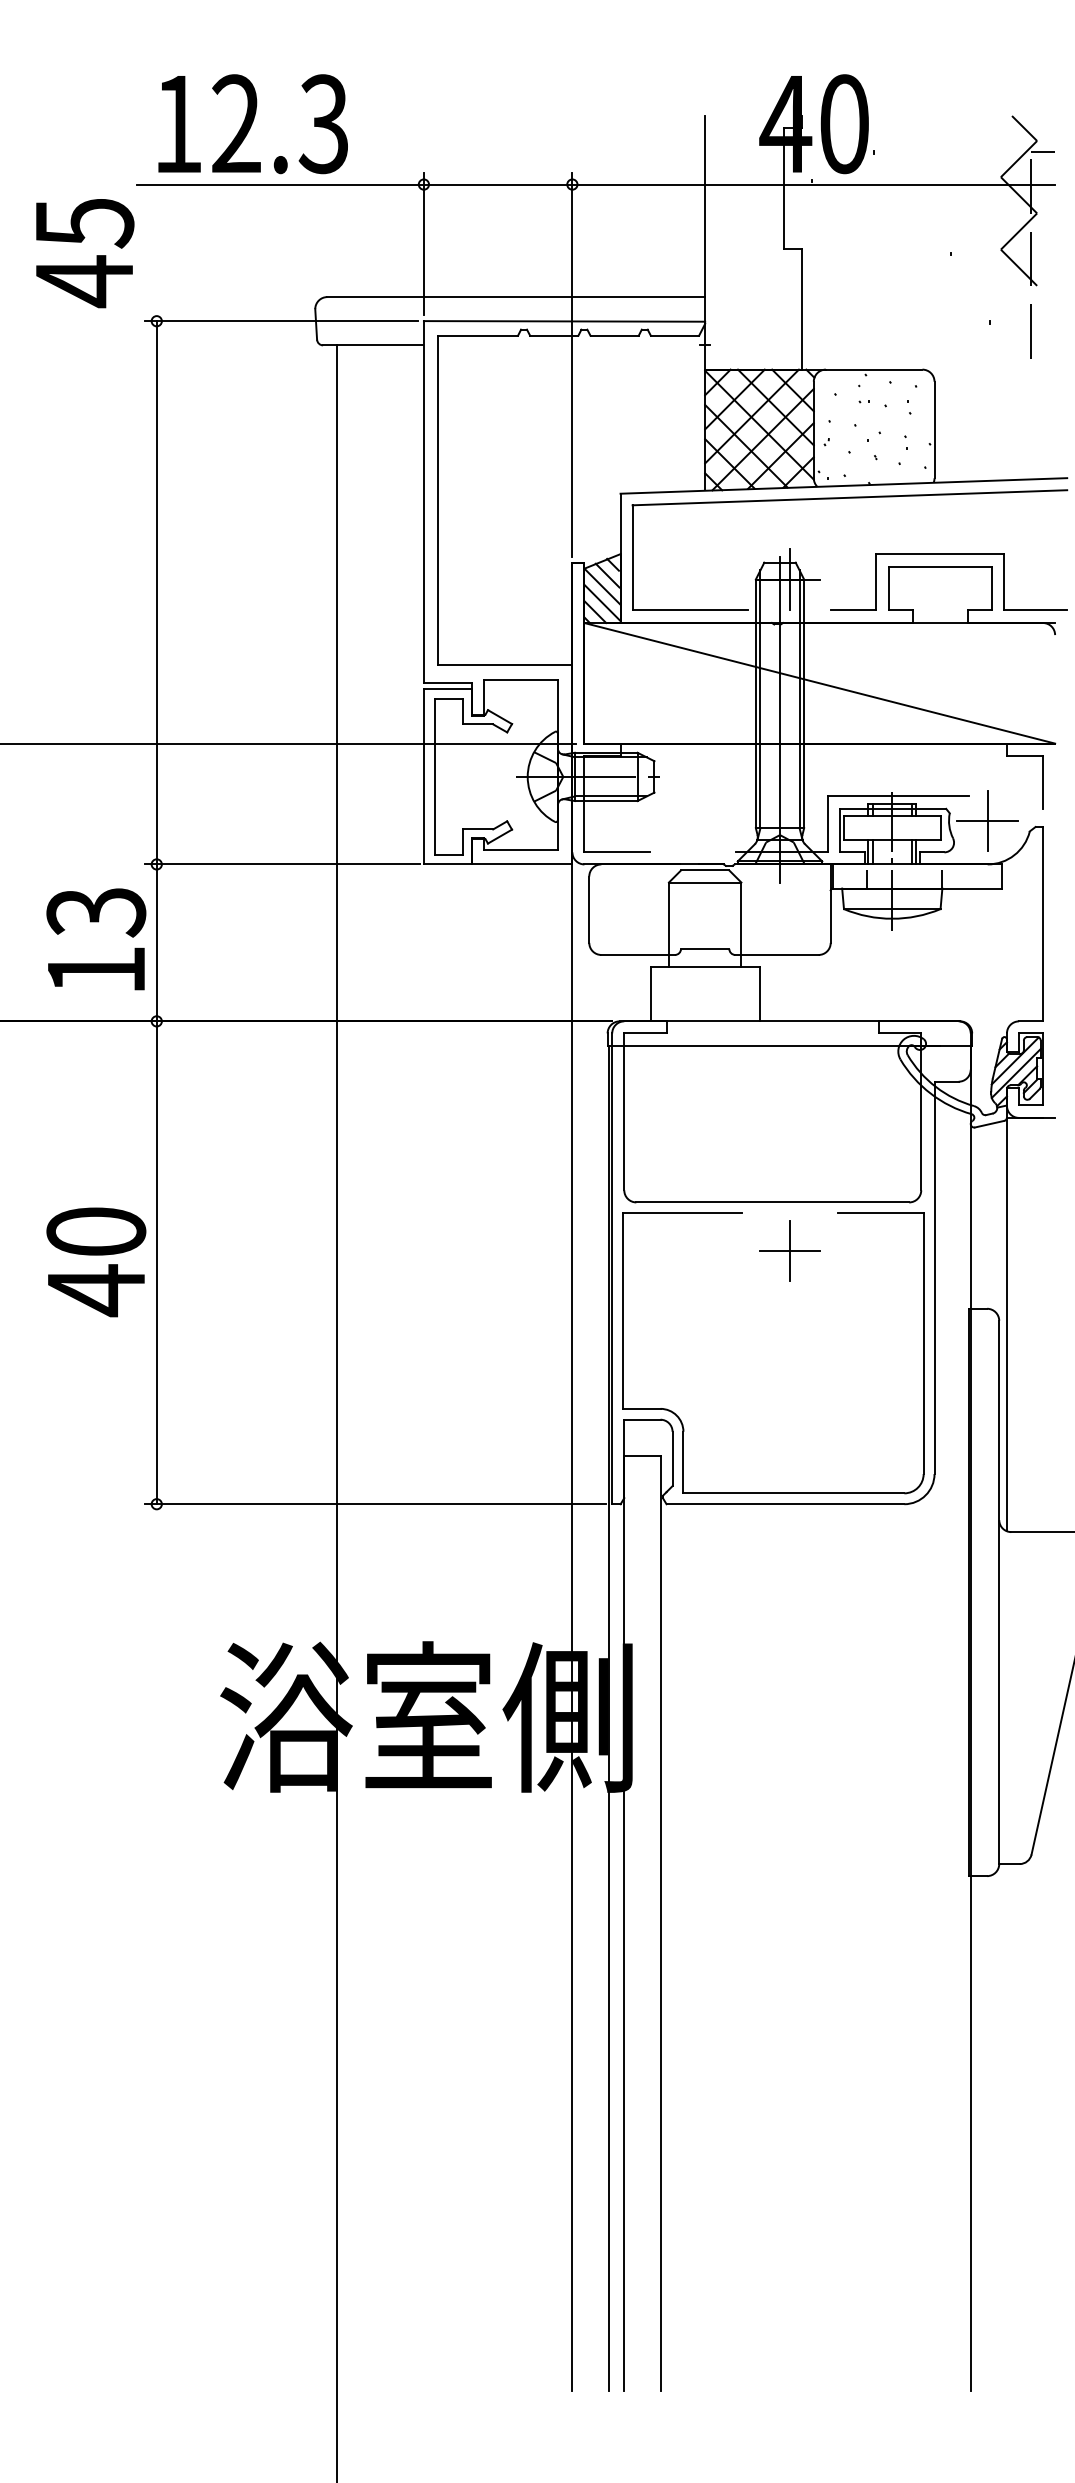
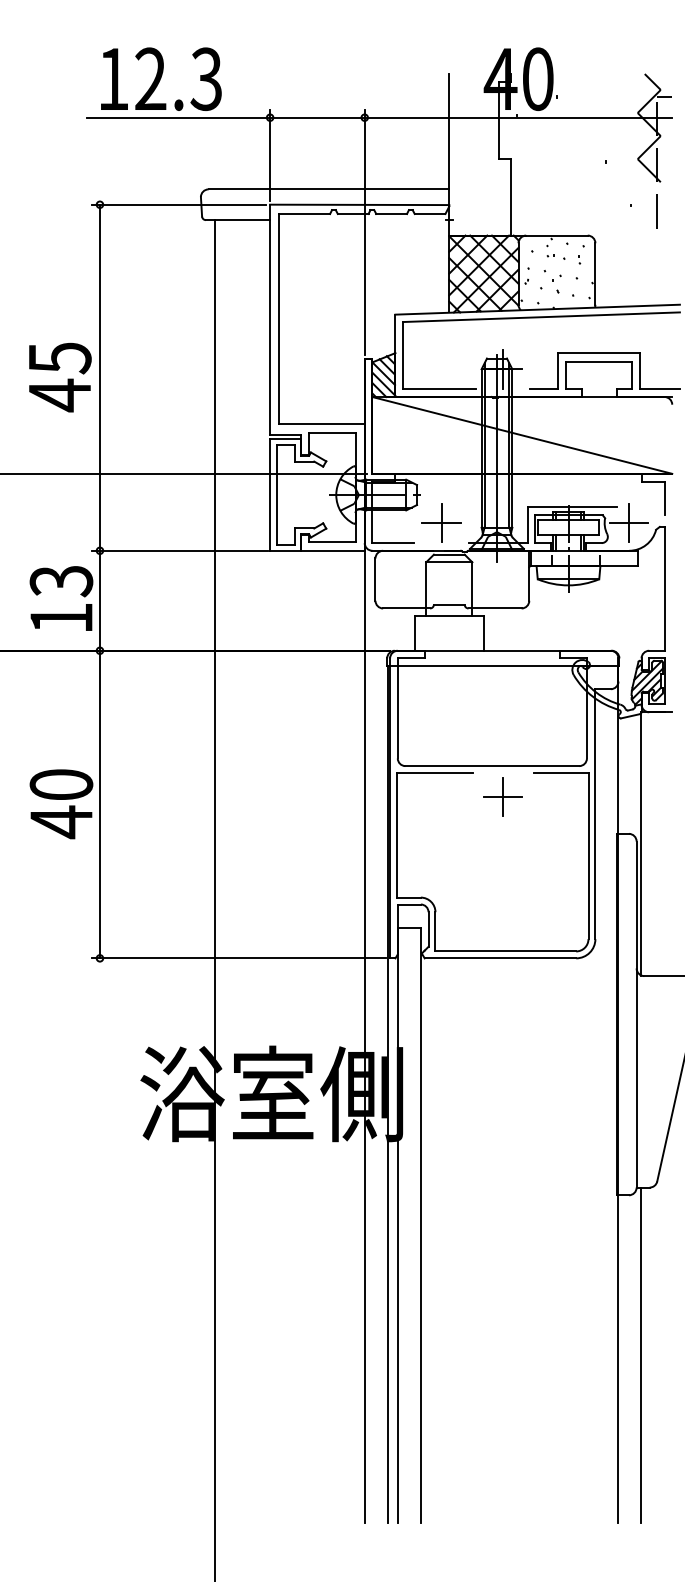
text: (85, 253) -> (60, 377), moved
part: (692, 820) -> (441, 522), added
line: (1006, 2127) -> (641, 1355), added

